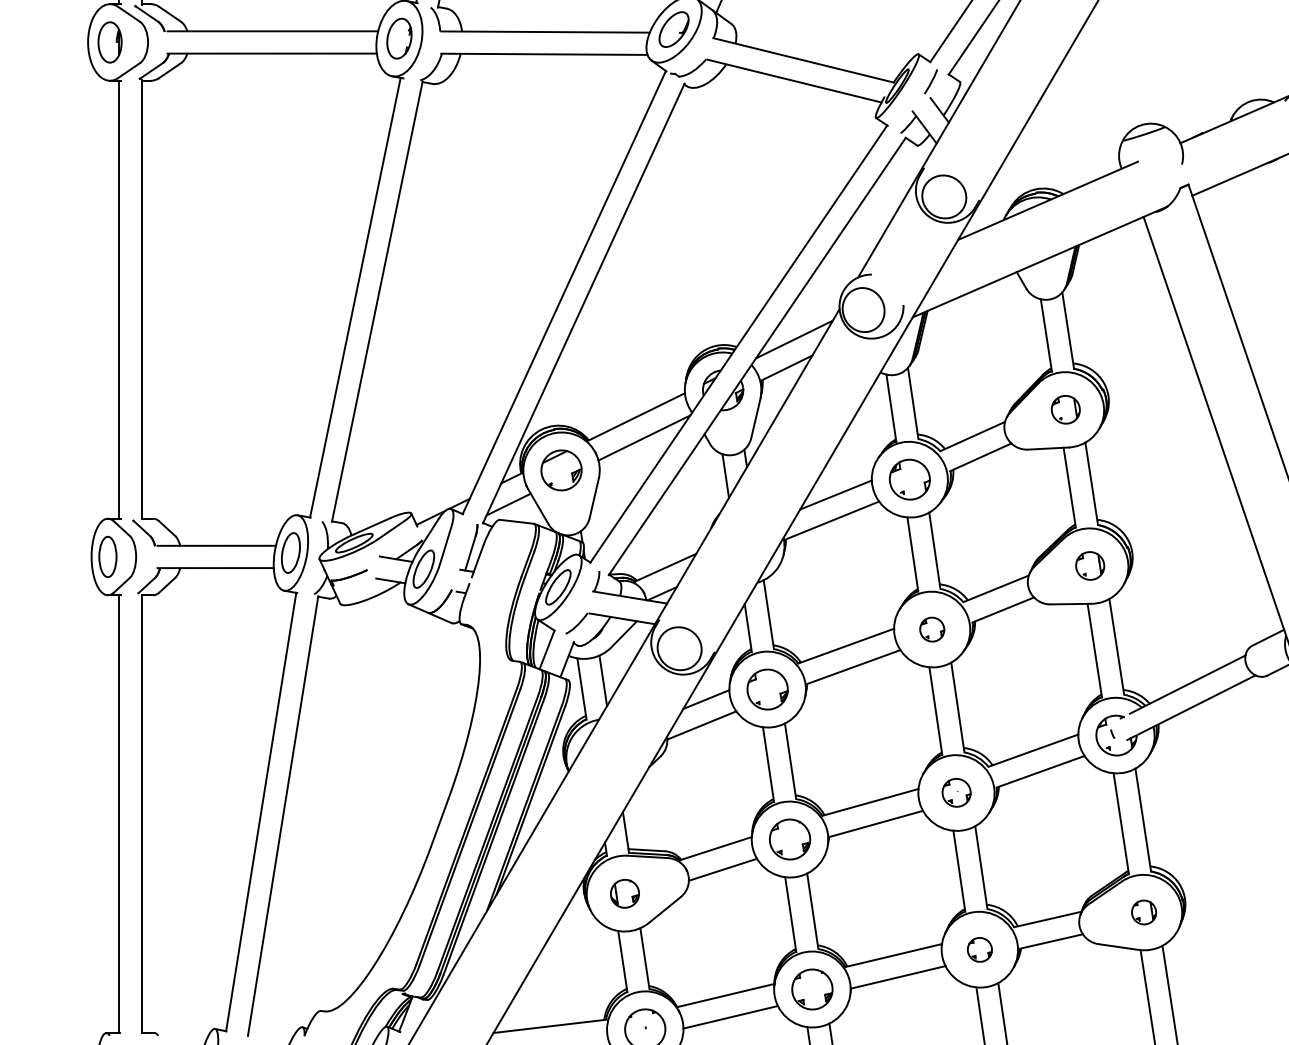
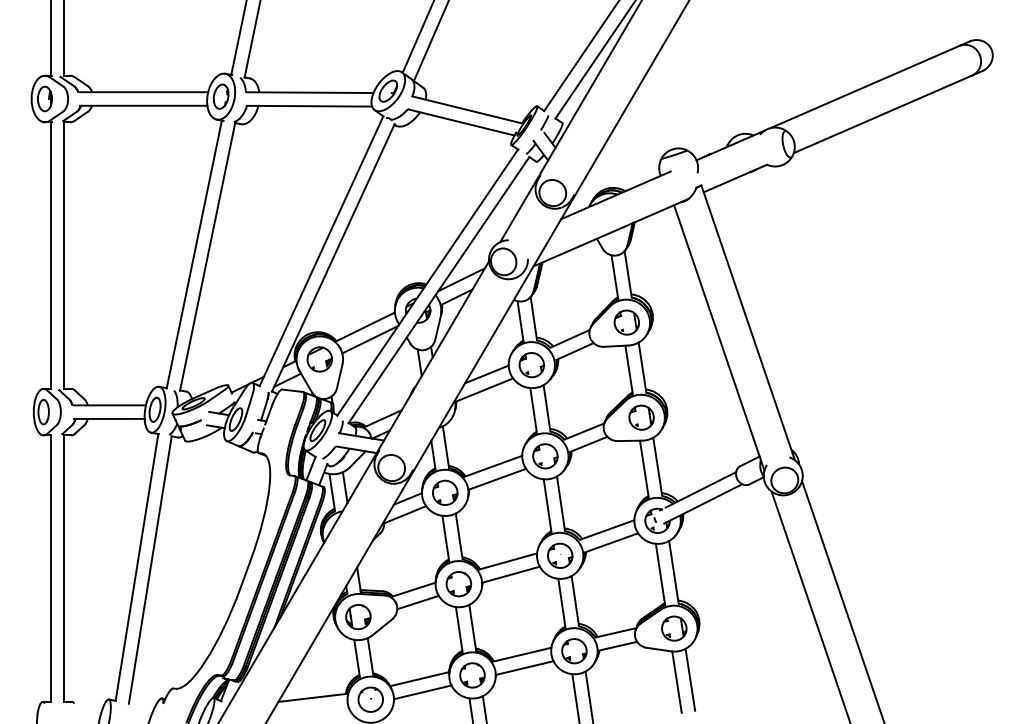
part: (1065, 409) -> (626, 322), size x1.43
part: (1090, 565) -> (641, 417), size x1.43
part: (932, 629) -> (545, 456), size x1.67
part: (956, 792) -> (560, 555), size x1.43
part: (625, 894) -> (358, 617), size x1.43
part: (1144, 912) -> (674, 628), size x1.67
part: (979, 950) -> (574, 651), size x1.67

